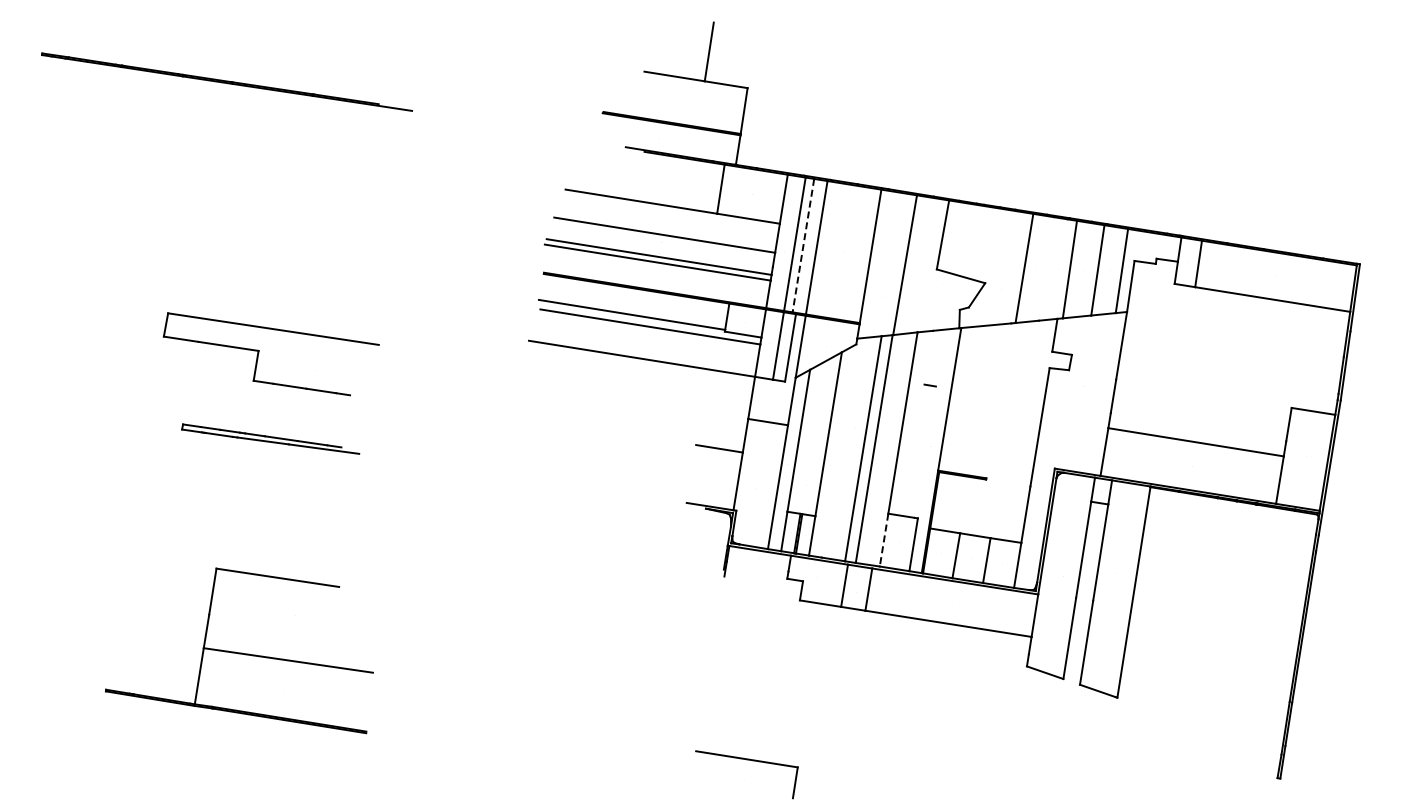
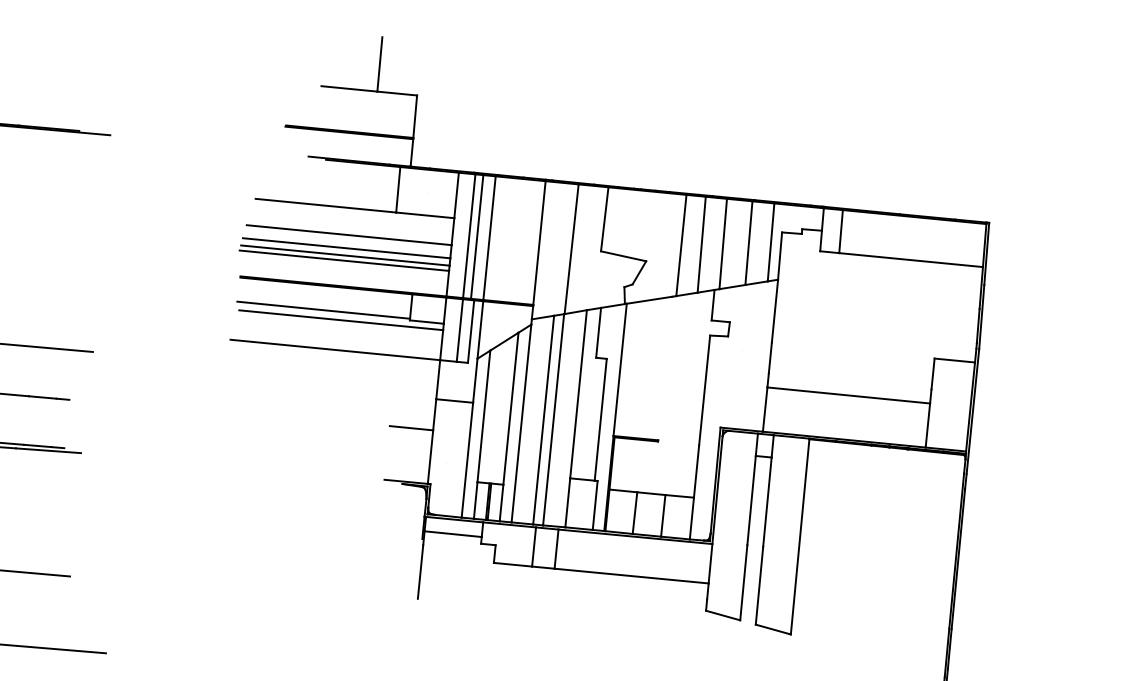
line: (803, 245) -> (477, 236), dashed -> solid
line: (660, 249) -> (346, 248), added
line: (1046, 268) -> (701, 244), added
line: (928, 357) -> (598, 332), added
line: (838, 450) -> (520, 423), added
line: (924, 451) -> (599, 419), added
line: (884, 540) -> (568, 503), dashed -> solid
line: (757, 566) -> (453, 534), added
line: (719, 605) -> (420, 572), added

